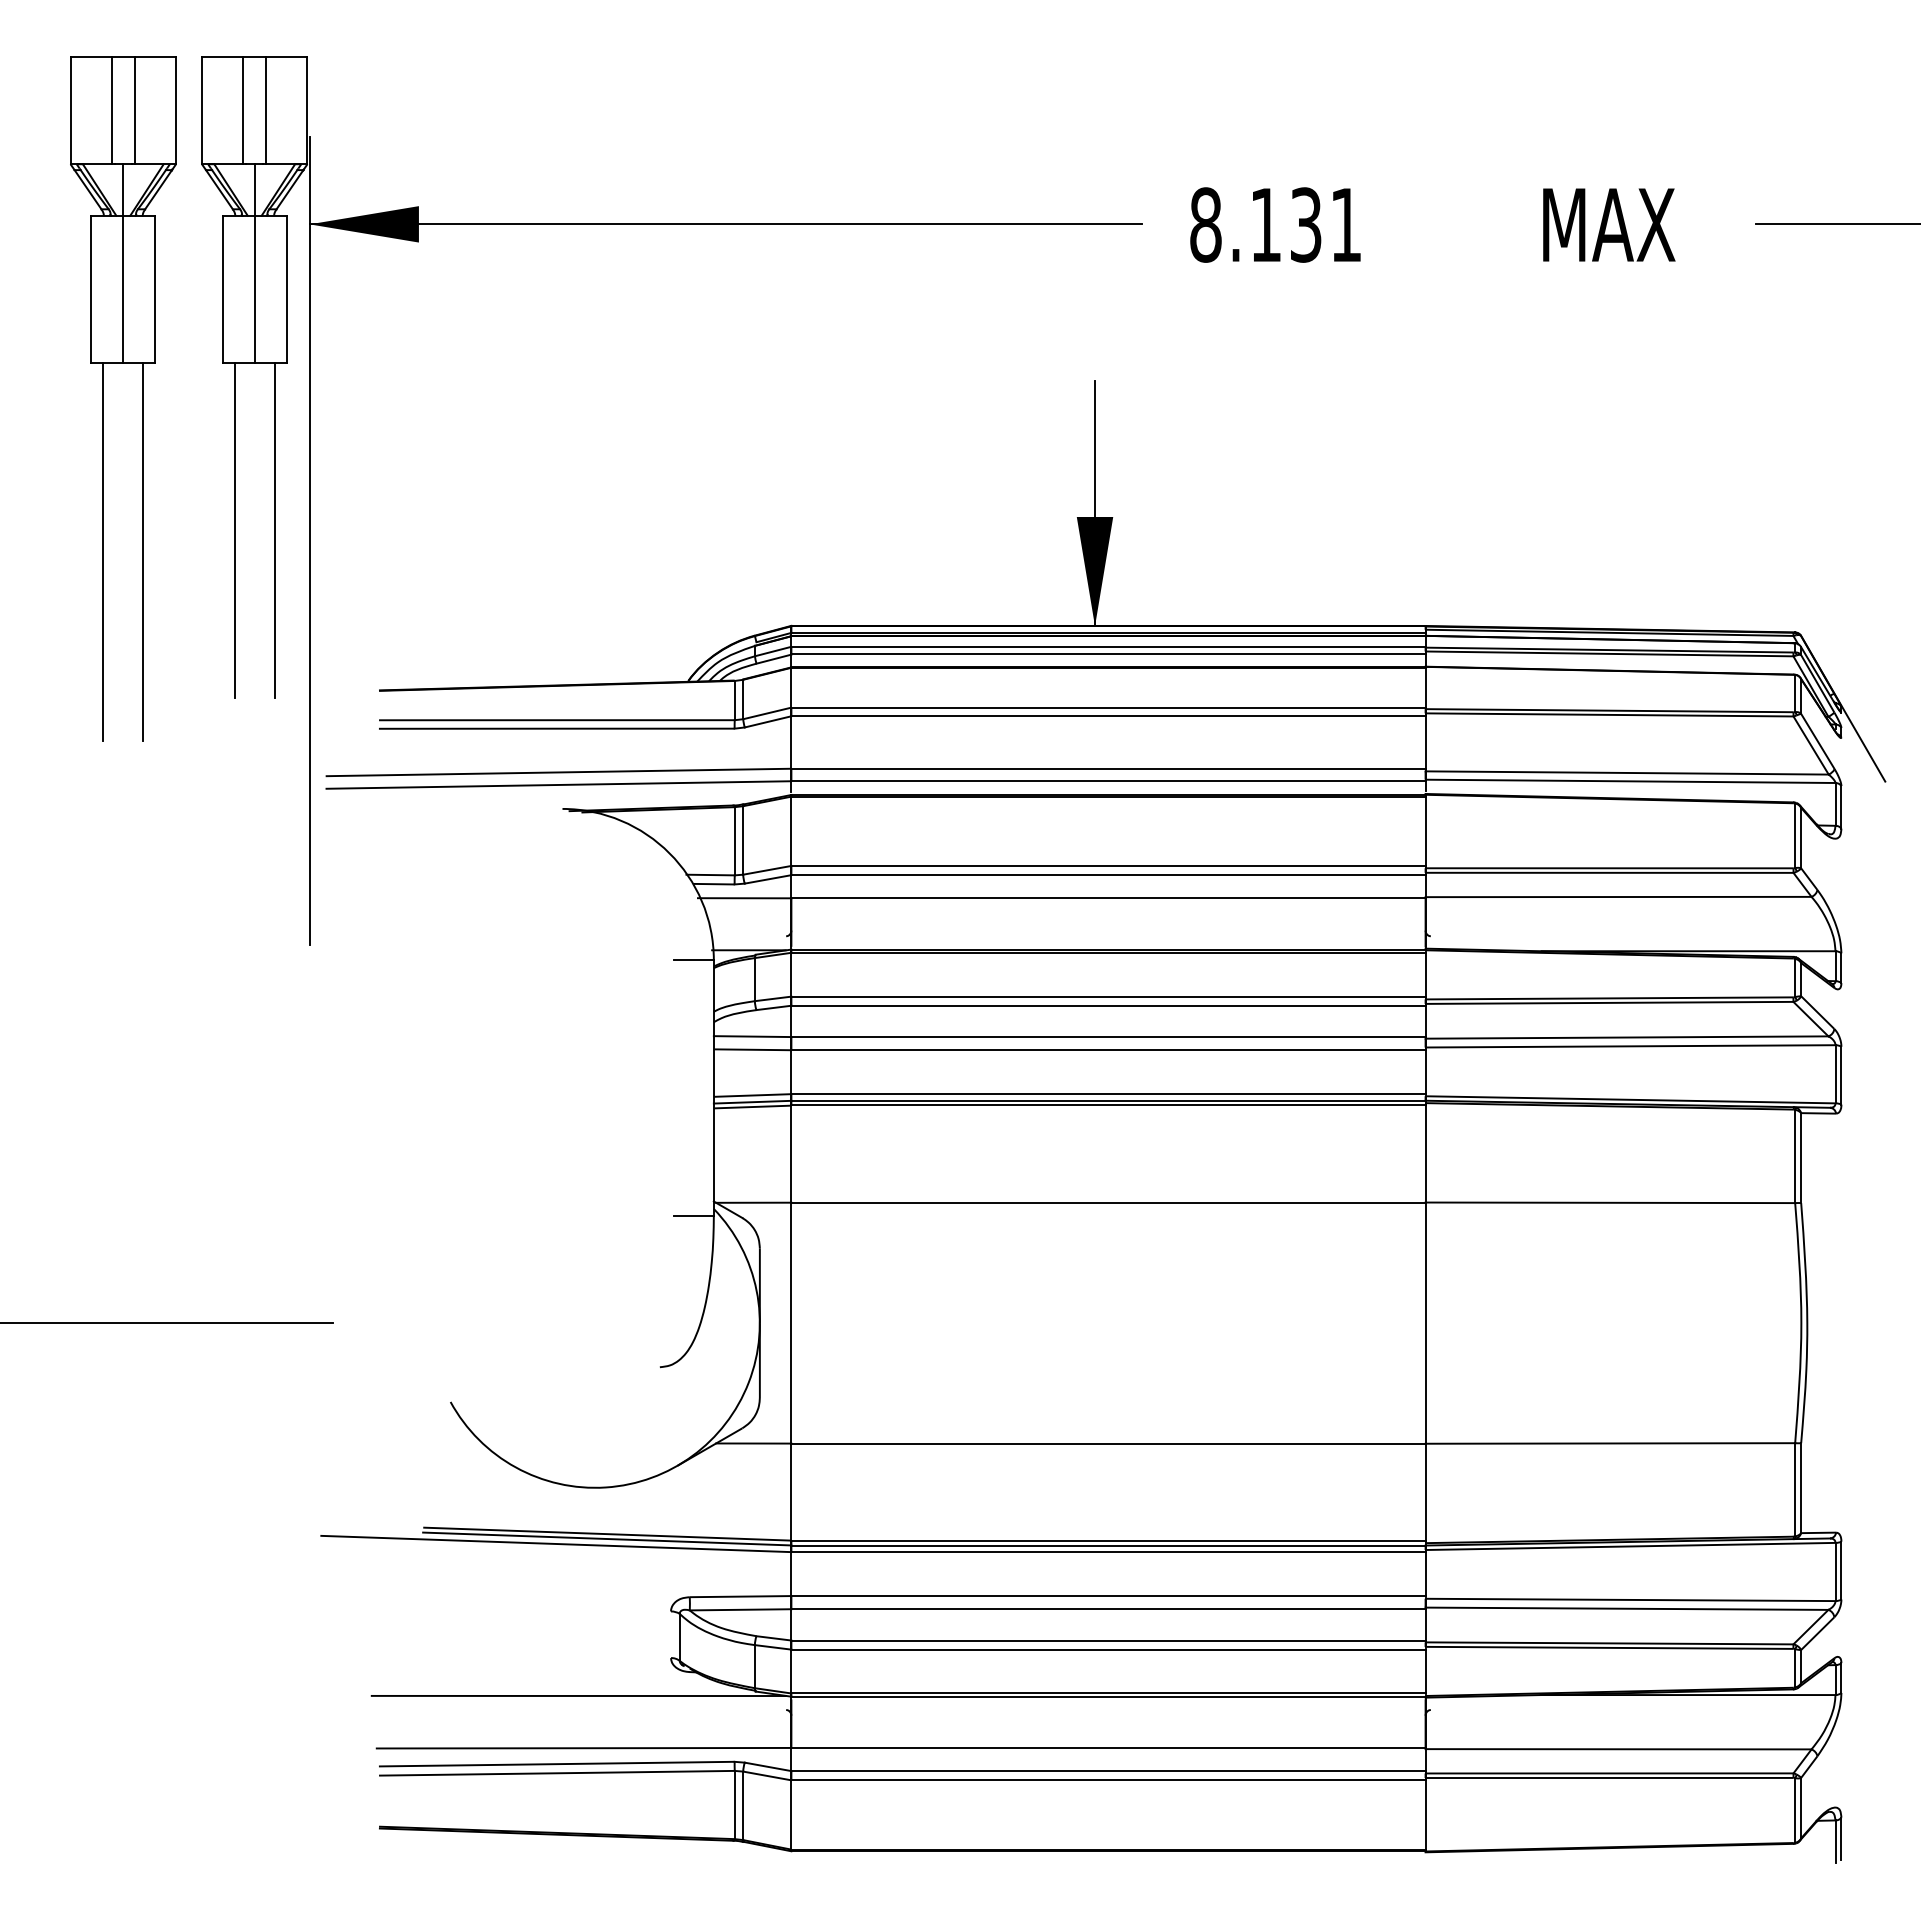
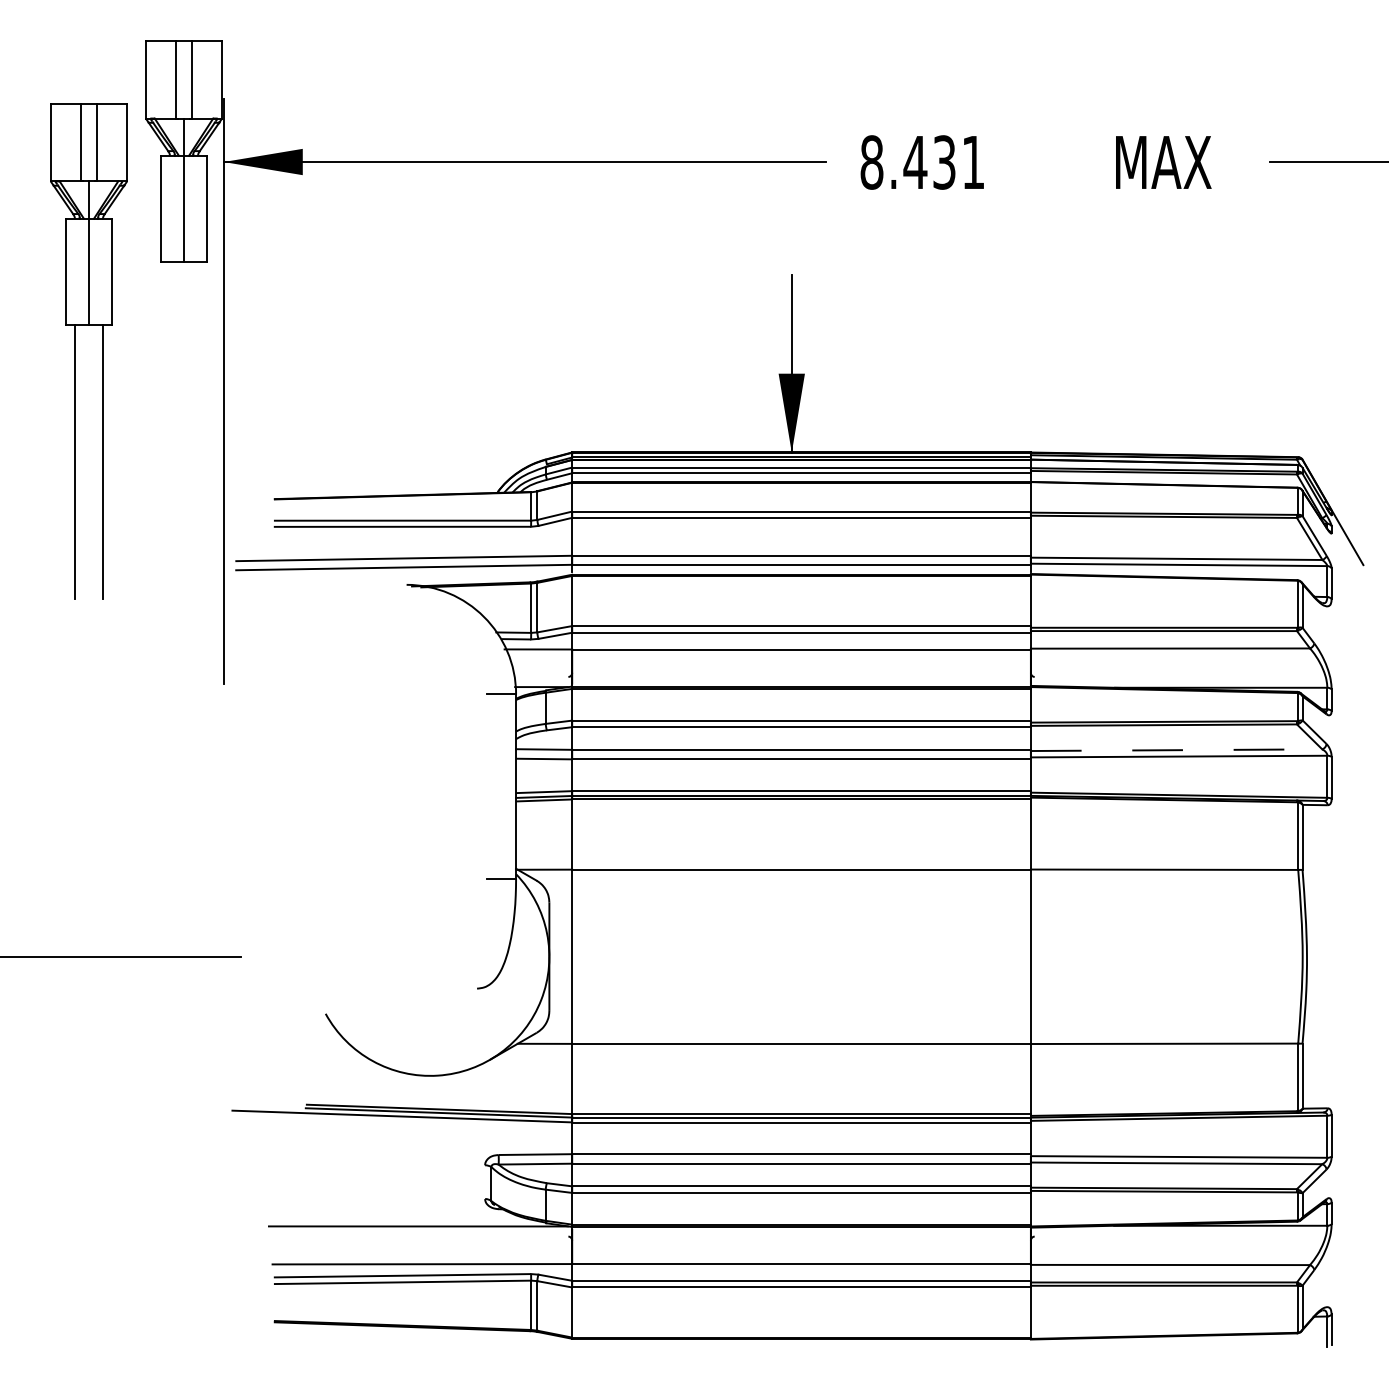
text: (1265, 224) -> (915, 162), 8.131 -> 8.431
part: (142, 398) -> (102, 350), moved
line: (234, 529) -> (169, 382), removed
line: (274, 529) -> (198, 382), removed
line: (1627, 1037) -> (1176, 750), solid -> dashed

